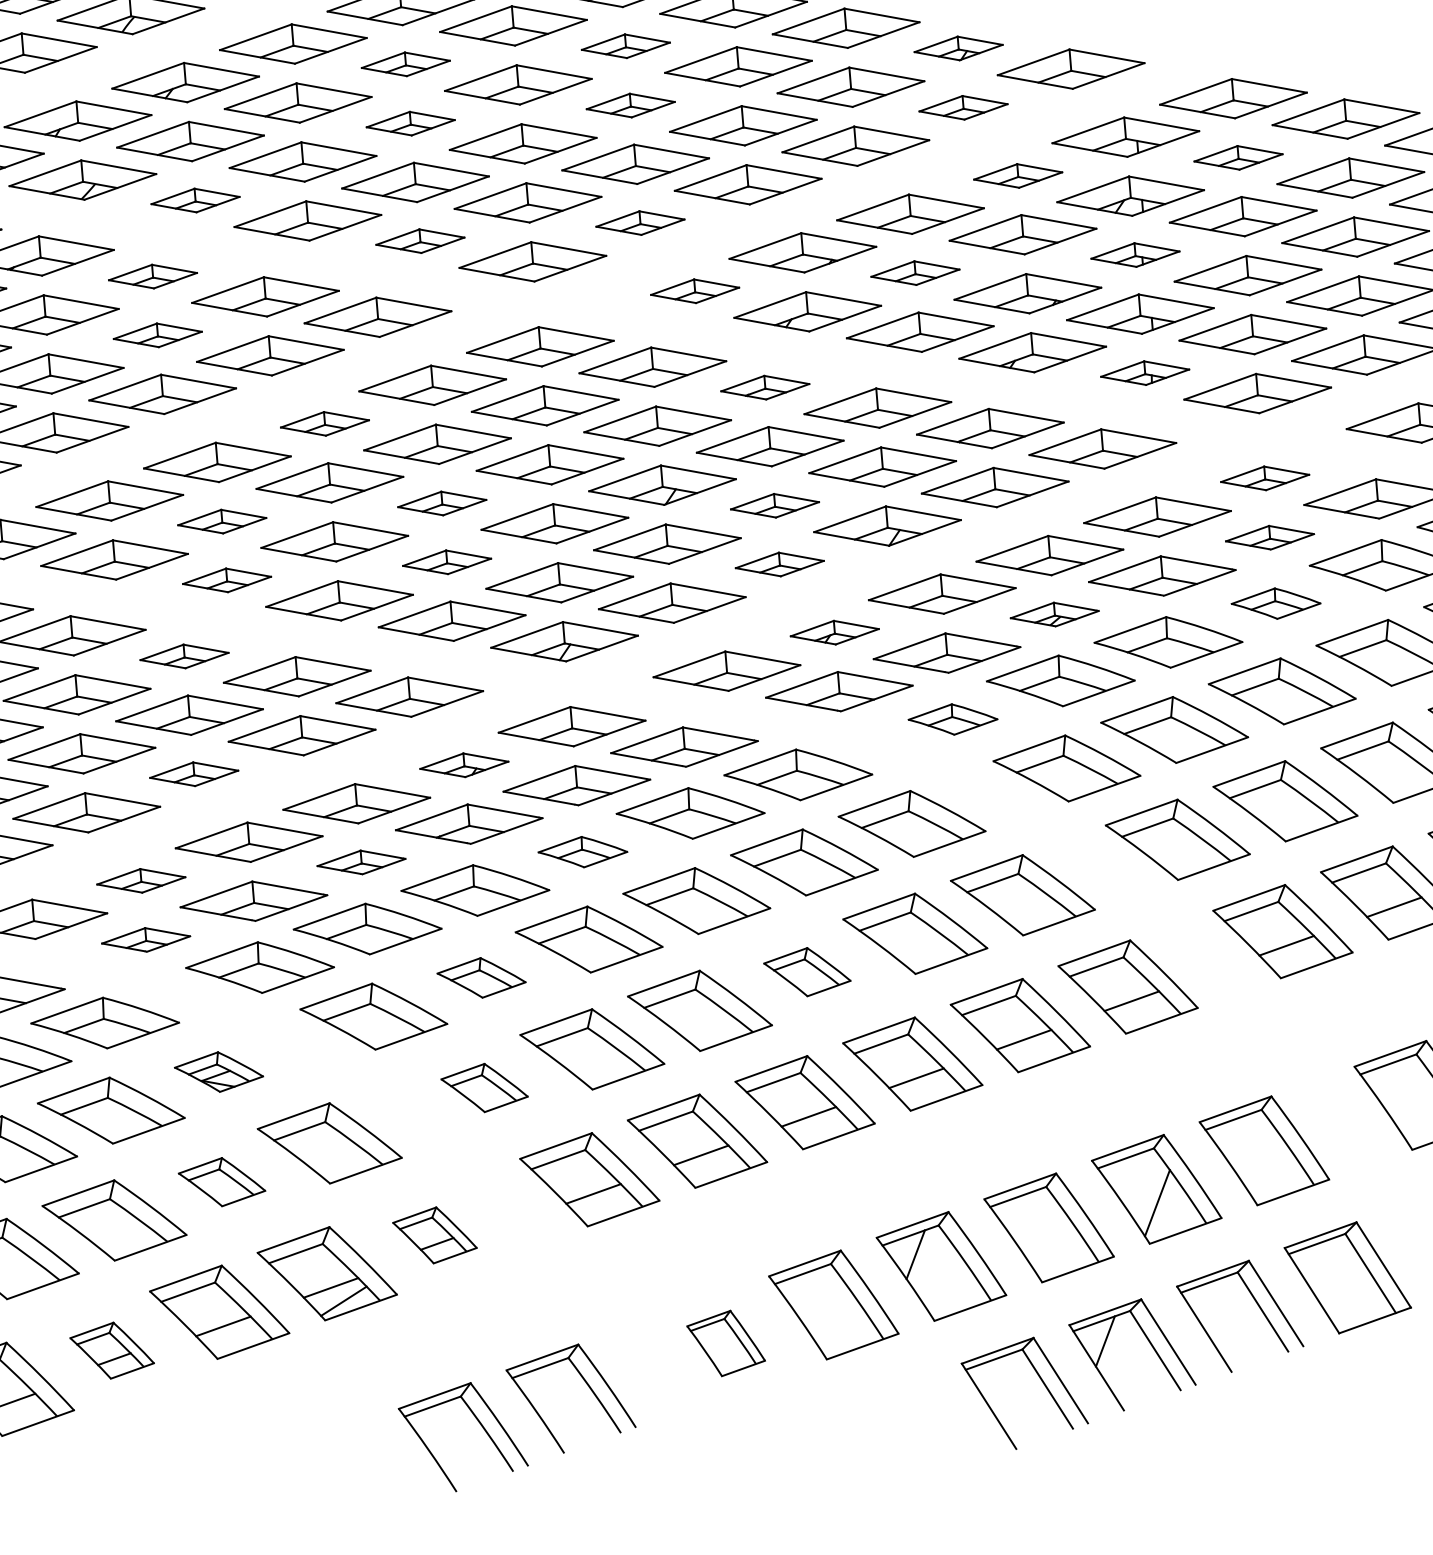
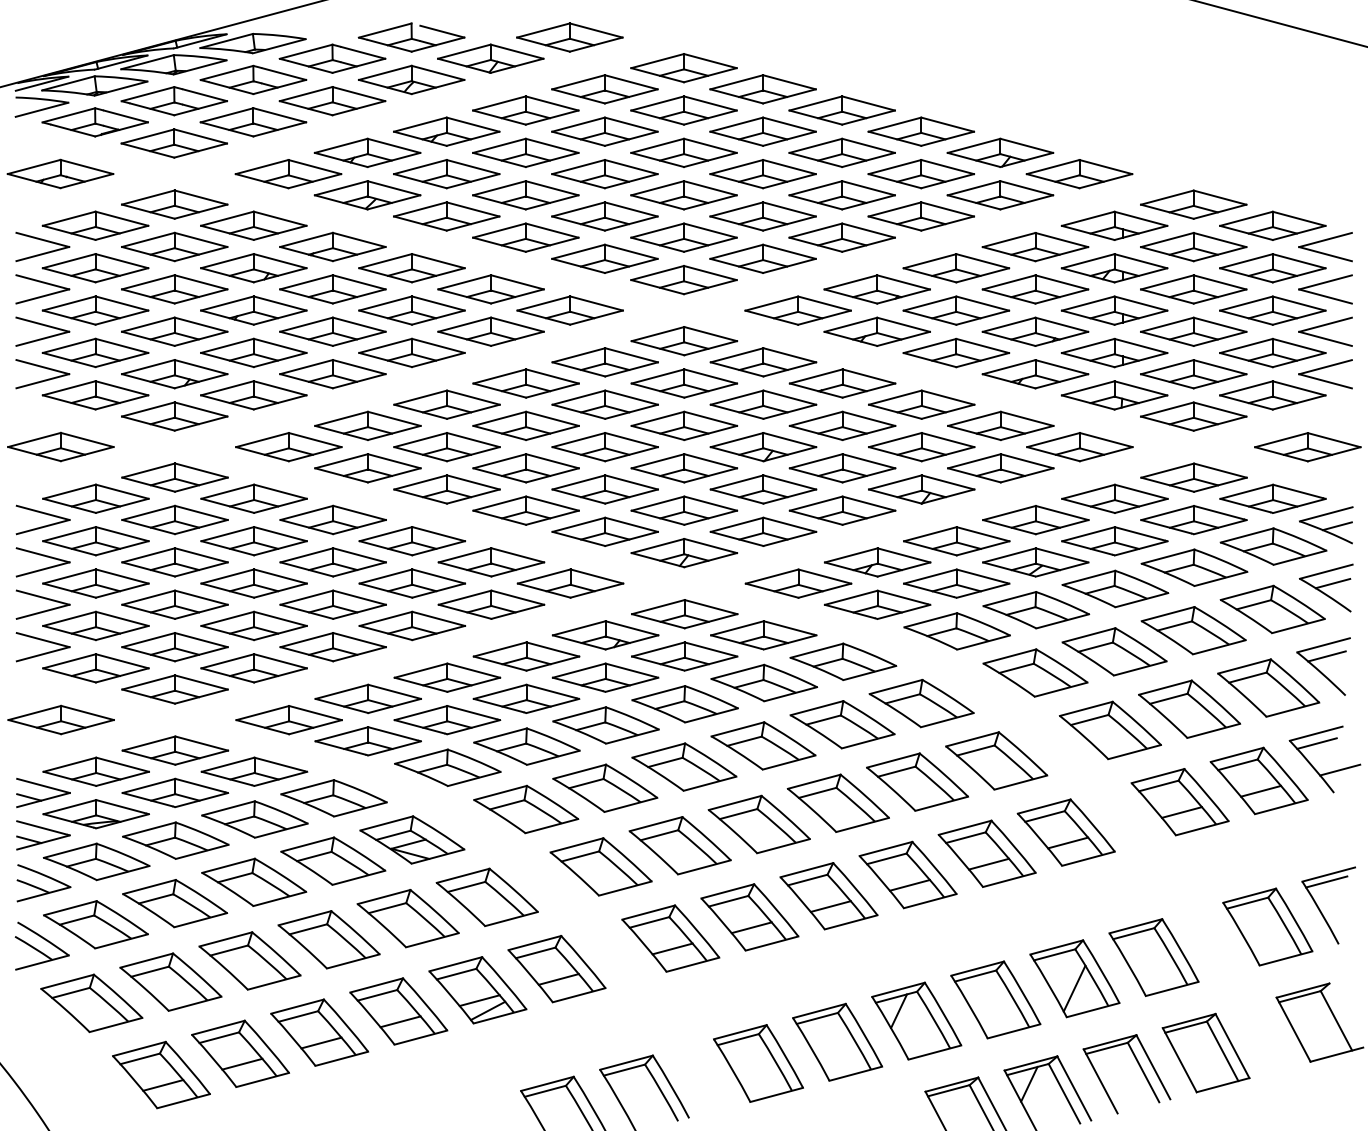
part: (625, 46) -> (762, 131), size x1.67
part: (958, 48) -> (1000, 152), size x1.67
part: (405, 64) -> (604, 131), size x1.67
part: (630, 105) -> (762, 174), size x1.67
part: (963, 107) -> (1000, 195), size x1.67
part: (410, 124) -> (604, 174), size x1.67
part: (1238, 158) -> (1193, 247), size x1.67
part: (1018, 176) -> (1035, 247), size x1.67
part: (195, 200) -> (446, 216), size x1.67
part: (639, 222) -> (762, 258), size x1.67
part: (419, 240) -> (604, 258), size x1.67
part: (1135, 254) -> (1114, 310), size x1.67
part: (915, 273) -> (956, 310), size x1.67
part: (152, 276) -> (411, 268), size x1.67
part: (694, 291) -> (797, 310), size x1.67
part: (157, 335) -> (411, 310), size x1.67
part: (1145, 373) -> (1114, 395), size x1.67
part: (765, 387) -> (842, 383), size x1.67
part: (324, 423) -> (525, 383), size x1.67
part: (1264, 478) -> (1193, 477), size x1.67
part: (441, 503) -> (604, 447), size x1.67
part: (774, 505) -> (842, 468), size x1.67
part: (221, 522) -> (446, 447), size x1.67
part: (1269, 538) -> (1193, 520), size x1.67
part: (446, 562) -> (604, 489), size x1.67
part: (779, 564) -> (842, 510), size x1.67
part: (226, 580) -> (446, 489), size x1.67
part: (1276, 603) -> (1194, 567), size x1.67
part: (1054, 614) -> (1035, 562), size x1.67
part: (834, 632) -> (877, 562), size x1.67
part: (183, 656) -> (411, 541), size x1.67
part: (952, 719) -> (956, 631), size x1.67
part: (464, 765) -> (605, 635), size x1.67
part: (193, 773) -> (411, 625), size x1.67
part: (582, 852) -> (684, 704), size x1.67
part: (361, 862) -> (526, 698), size x1.67
part: (140, 880) -> (367, 698), size x1.67
part: (145, 940) -> (367, 741), size x1.67
part: (806, 971) -> (837, 802), size x1.67
part: (481, 976) -> (605, 787), size x1.67
part: (219, 1071) -> (412, 839), size x1.67
part: (483, 1087) -> (600, 866), size x1.67
part: (221, 1181) -> (407, 918), size x1.67
part: (434, 1235) -> (556, 969), size x1.67
part: (726, 1343) -> (758, 1063), size x1.67
part: (111, 1350) -> (319, 1032), size x1.67

